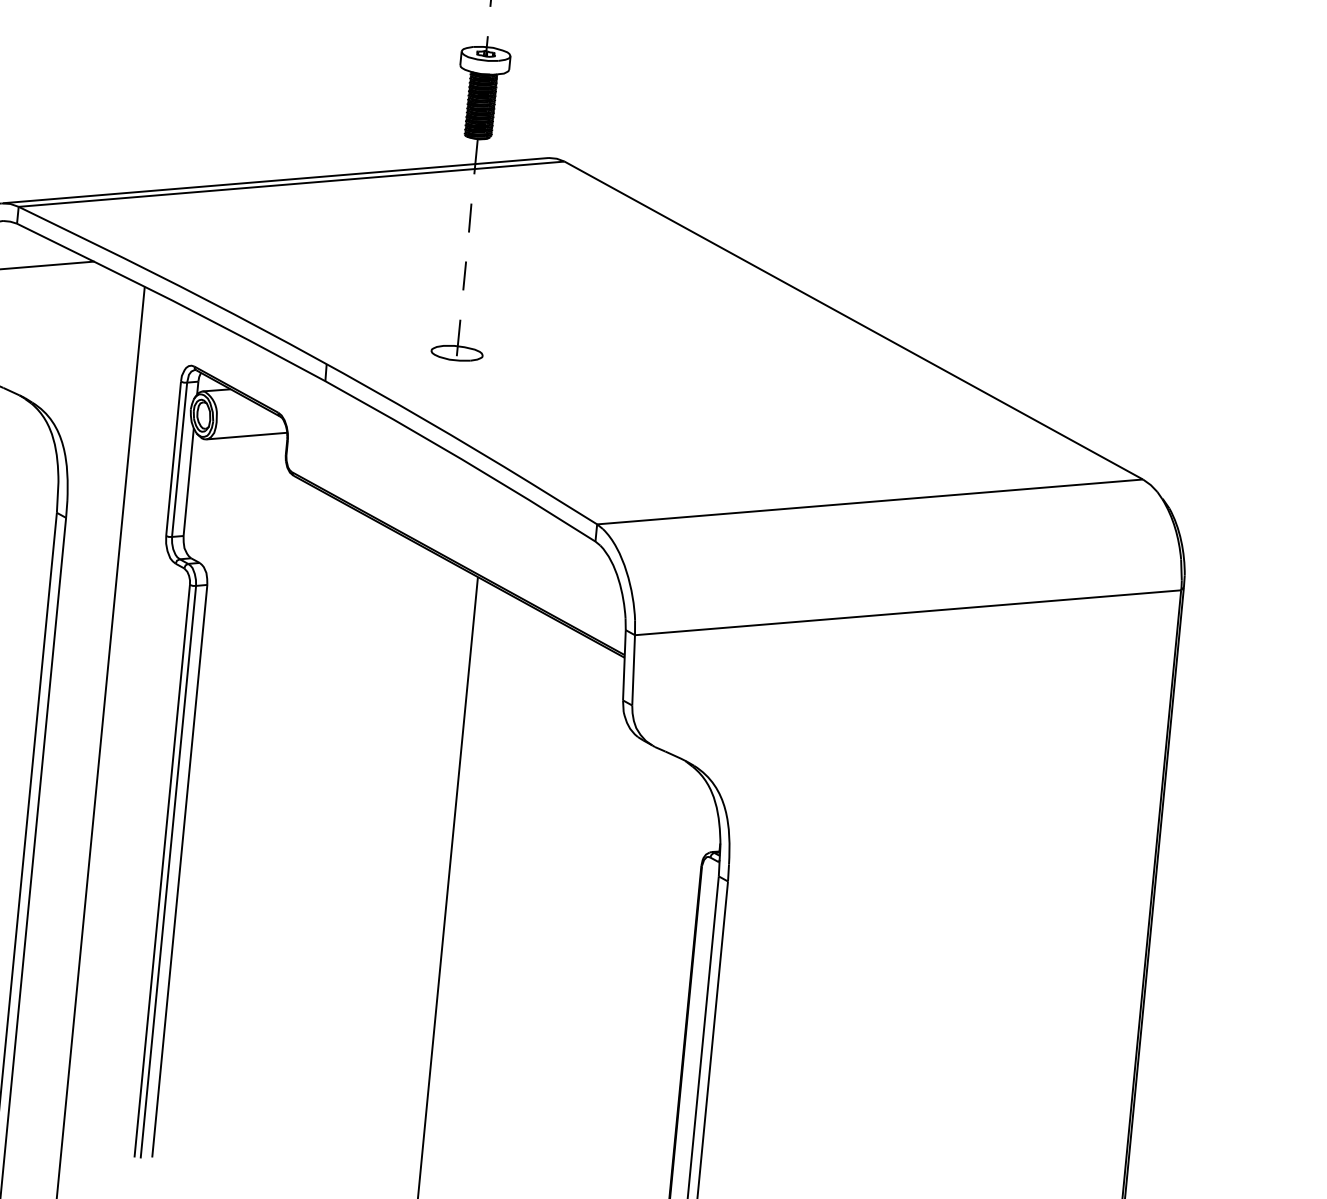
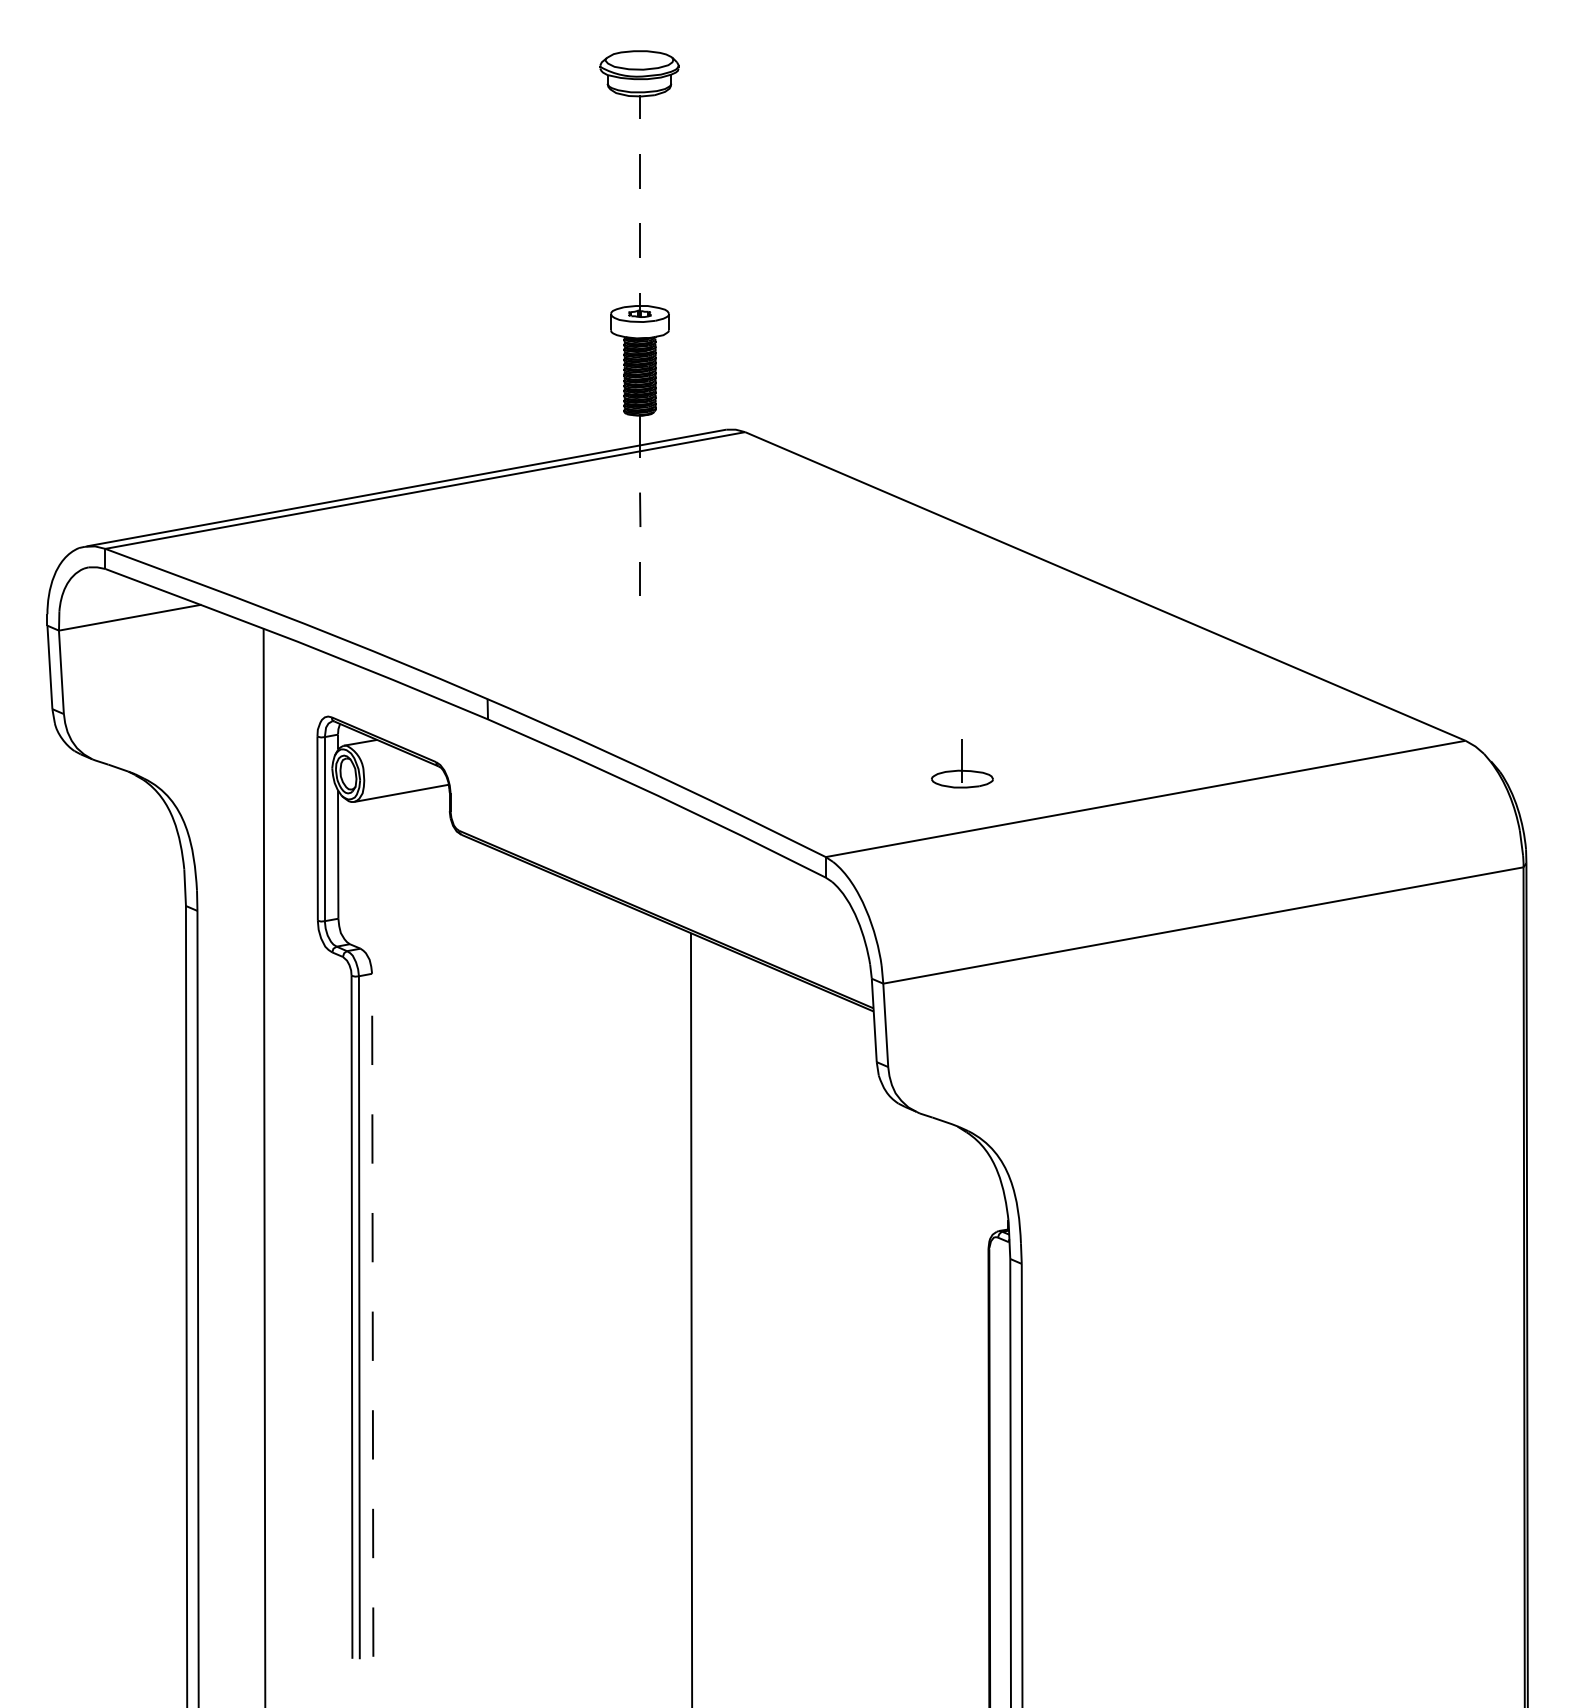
part: (458, 340) -> (962, 763), moved
line: (179, 870) -> (372, 1314), solid -> dashed

